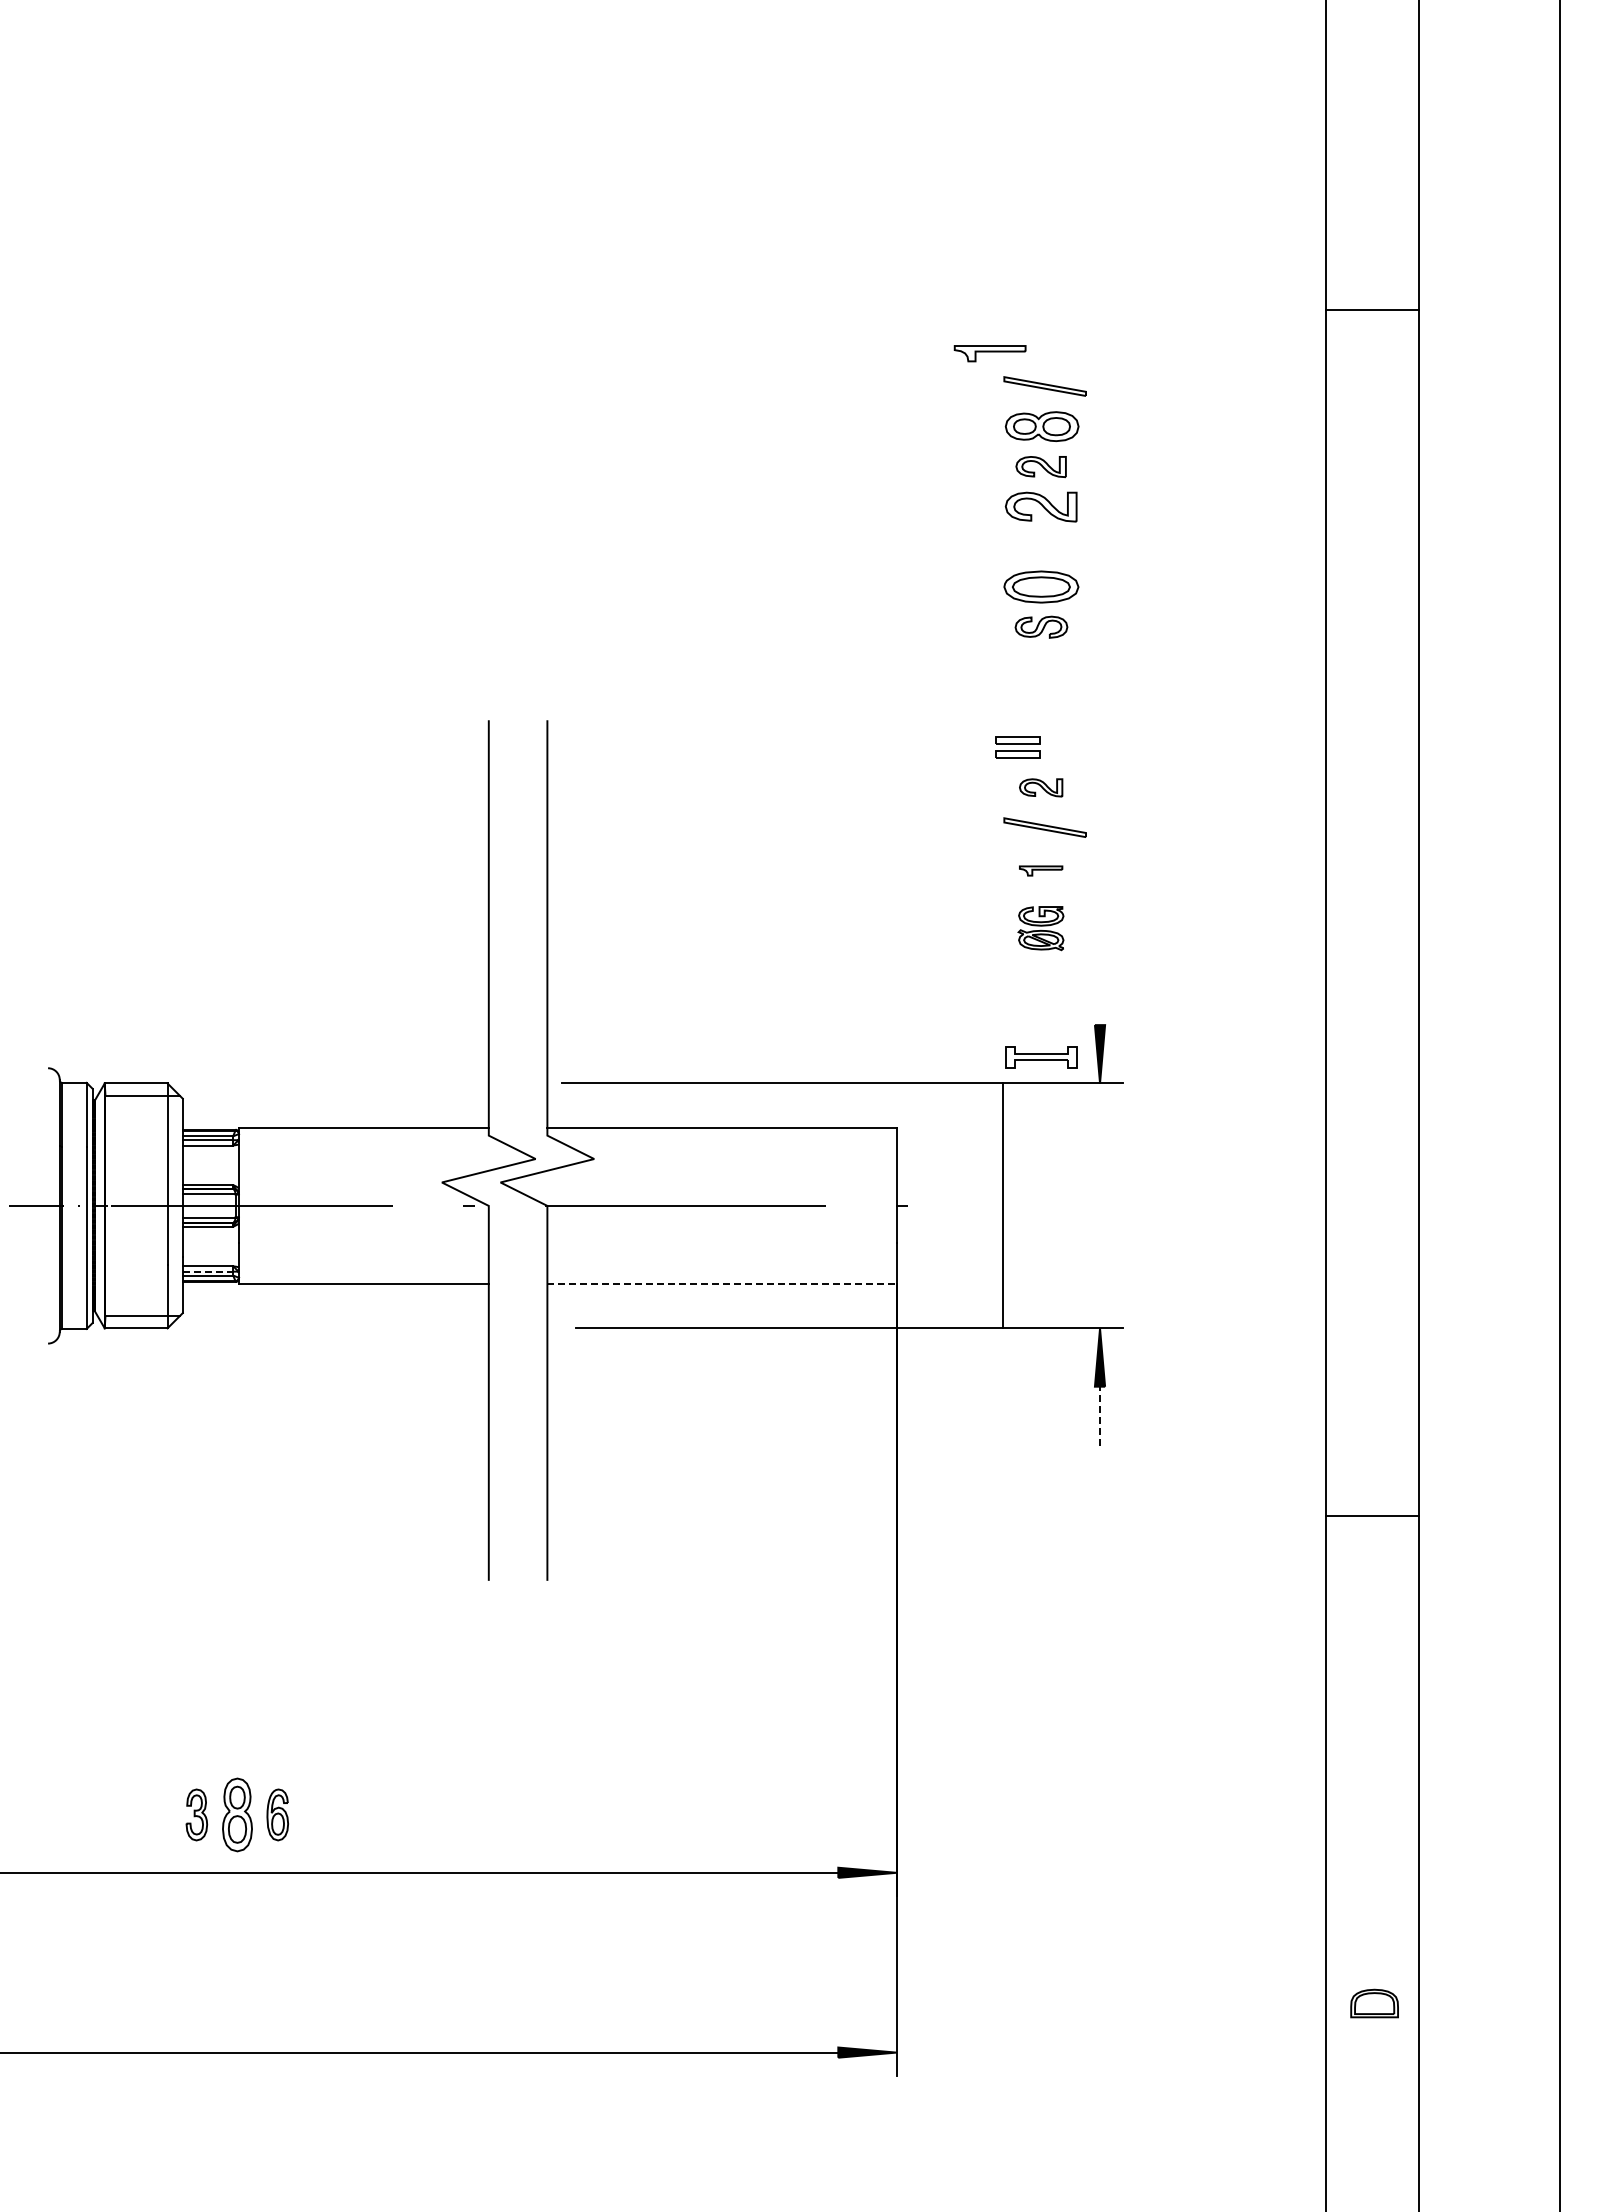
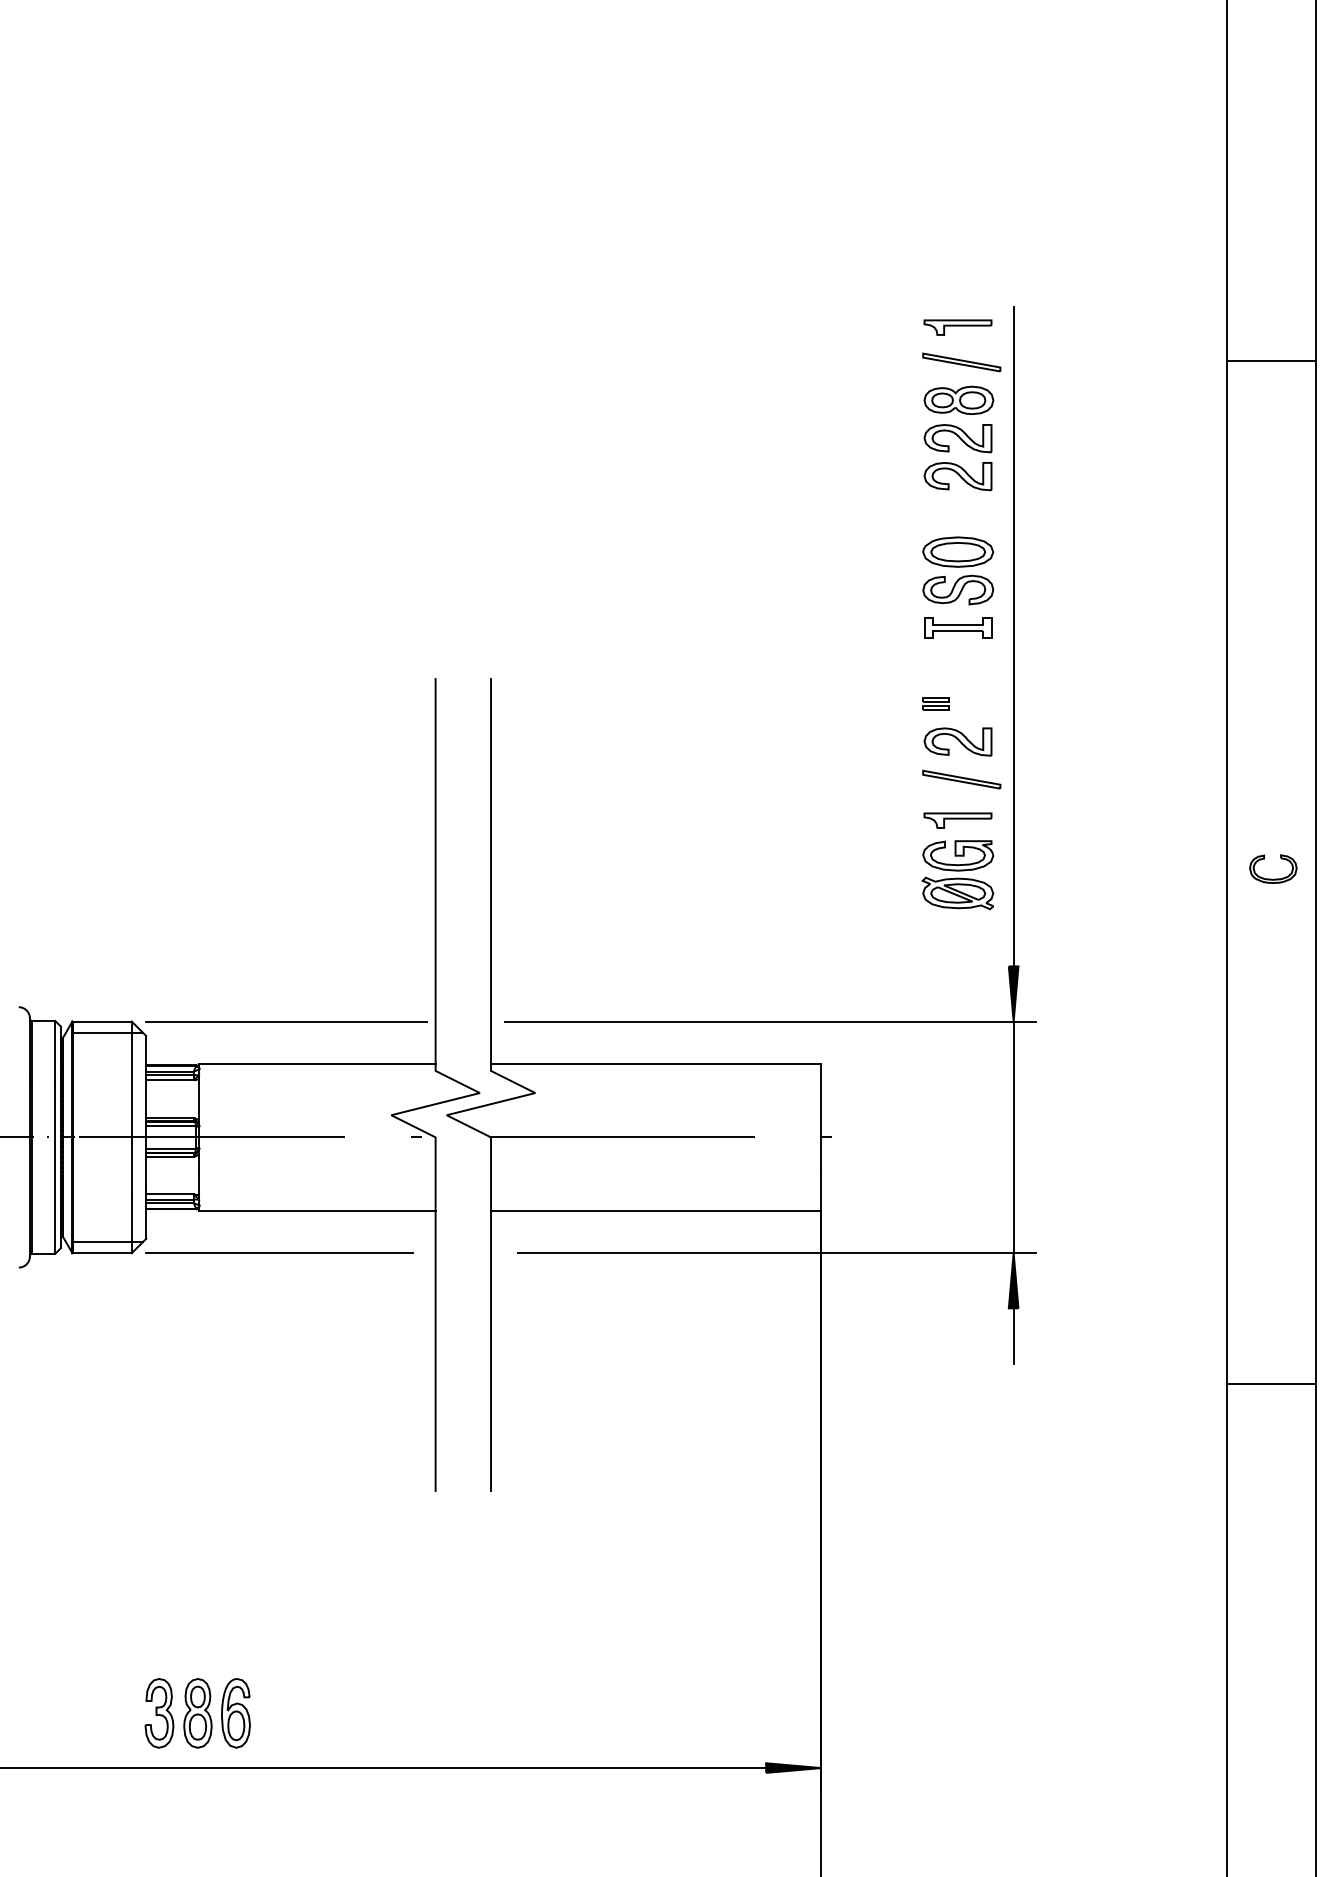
line: (1372, 310) -> (1271, 361), moved
part: (989, 353) -> (957, 327), moved
part: (1040, 466) -> (957, 438), size x1.43
part: (1041, 627) -> (958, 590), size x1.43
line: (1100, 676) -> (1014, 636), added
part: (1017, 747) -> (935, 703), size x0.62
part: (1040, 787) -> (957, 741), size x1.67
part: (1040, 870) -> (957, 820), size x1.67
part: (1040, 928) -> (957, 875), size x1.67
part: (1374, 932) -> (1273, 878), added
part: (1041, 1057) -> (958, 628), moved
line: (330, 1083) -> (285, 1021), added
line: (1003, 1205) -> (1014, 1137), moved
line: (208, 1271) -> (170, 1199), dashed -> solid
line: (722, 1283) -> (656, 1210), dashed -> solid
line: (323, 1328) -> (279, 1253), added
line: (1100, 1415) -> (1014, 1335), dashed -> solid
line: (1372, 1515) -> (1271, 1383), moved
part: (196, 1814) -> (159, 1712), size x1.43
part: (277, 1814) -> (235, 1712), size x1.43

